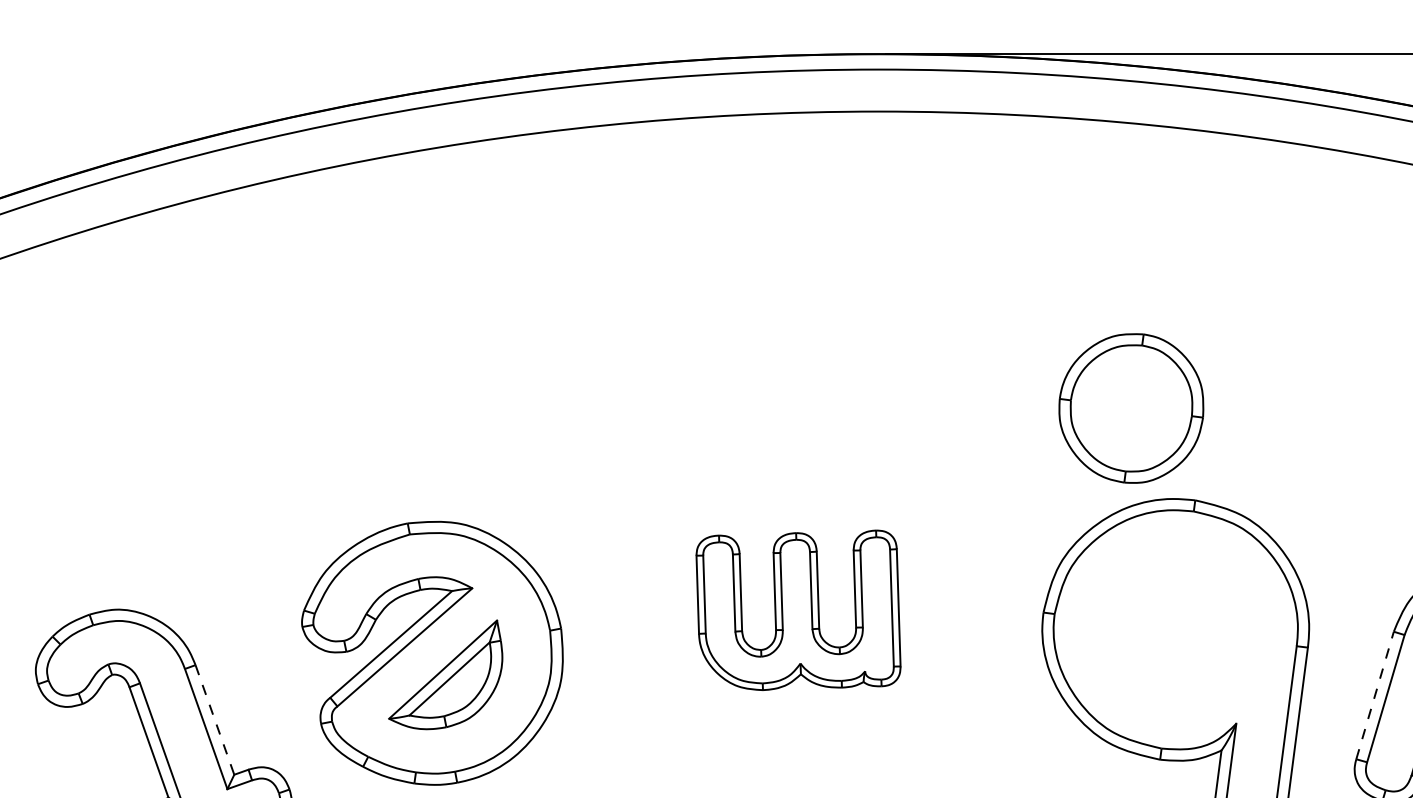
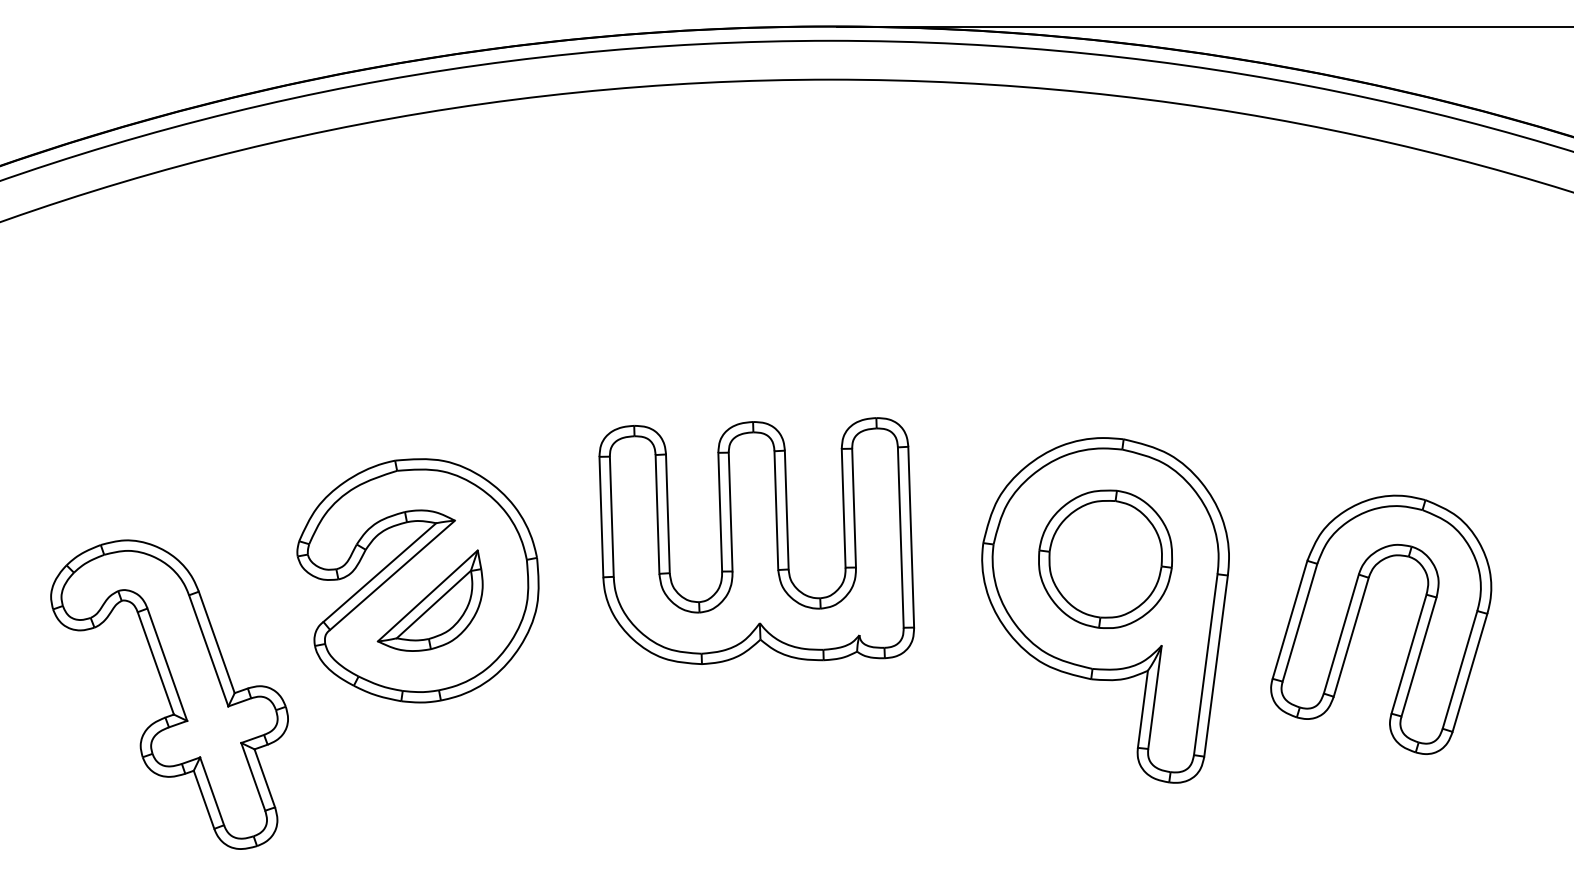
part: (1131, 407) -> (1105, 558), moved
part: (798, 609) -> (756, 540), size x1.67
line: (1375, 695) -> (1290, 619), dashed -> solid
line: (214, 720) -> (216, 642), dashed -> solid

